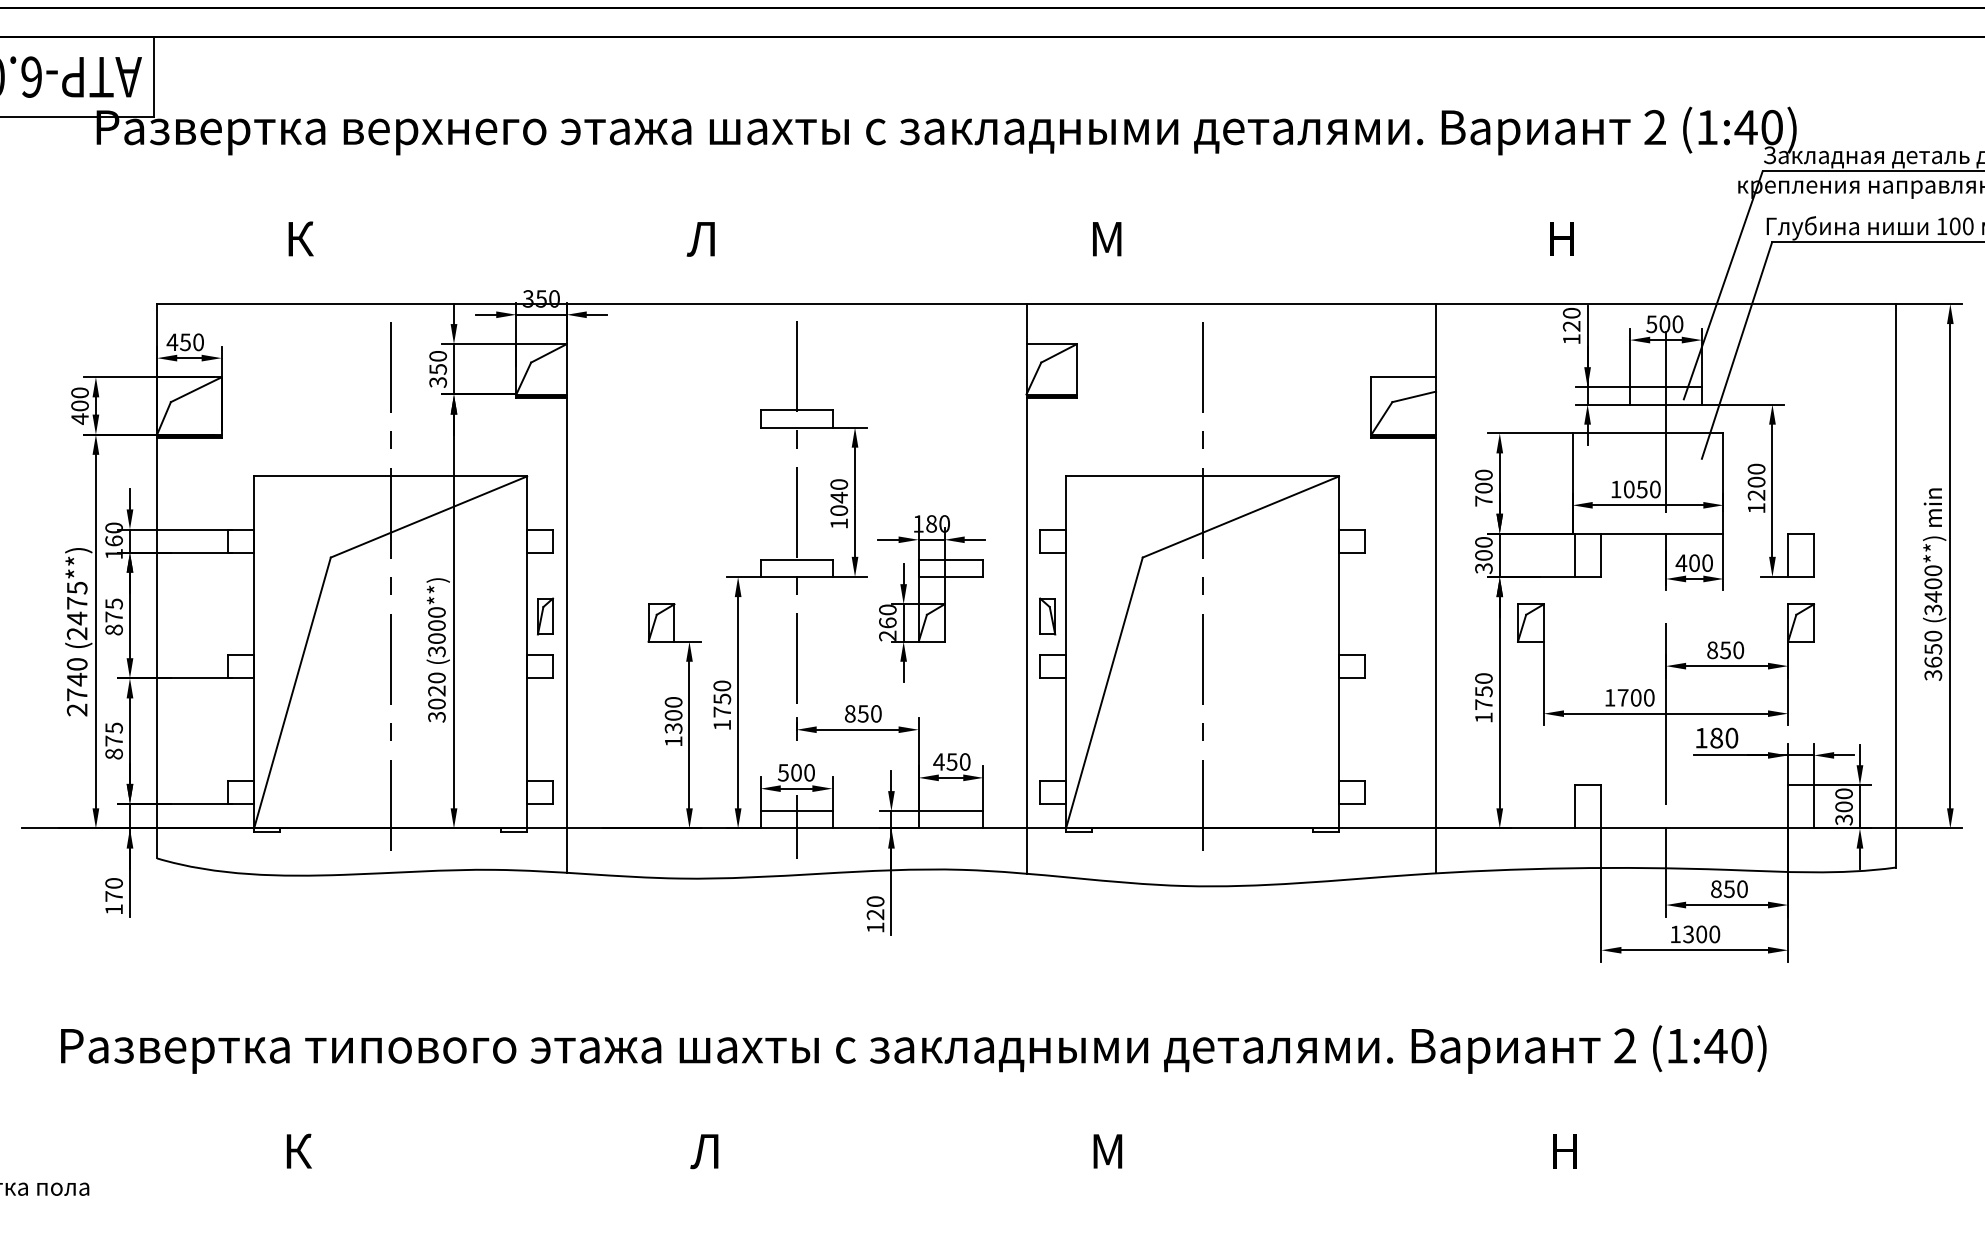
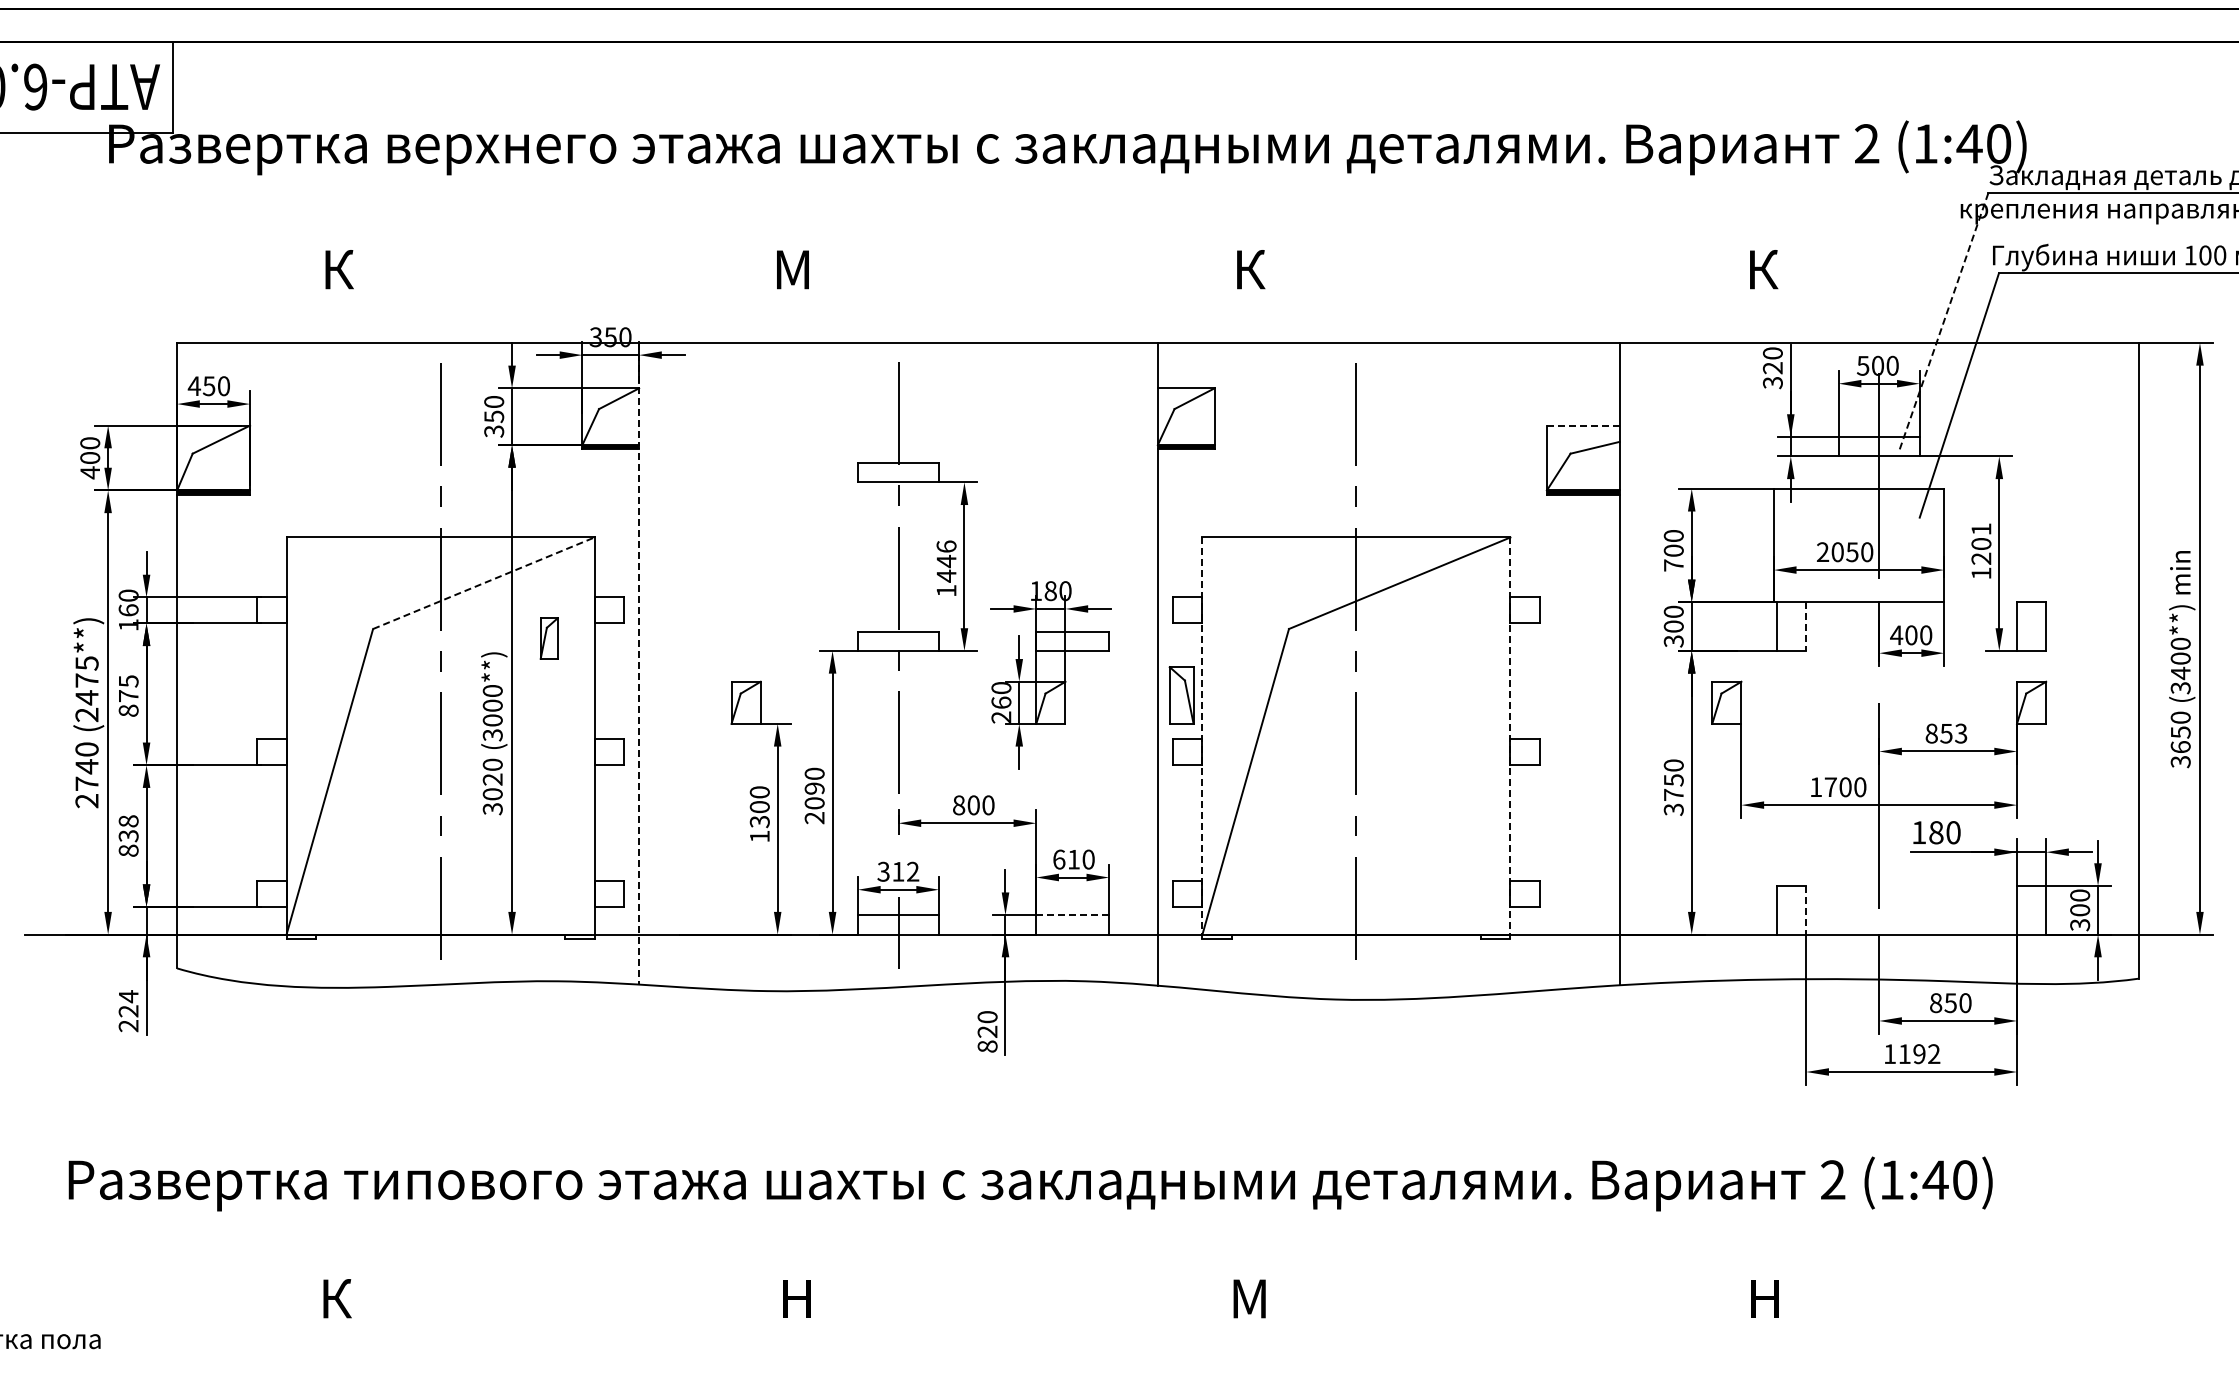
text: (701, 238) -> (791, 269), Л -> М
text: (1106, 238) -> (1248, 269), М -> К
text: (1563, 238) -> (1763, 269), Н -> К
line: (1722, 285) -> (1943, 322), solid -> dashed
text: (1571, 339) -> (1772, 383), 120 -> 320
line: (1402, 377) -> (1582, 425), solid -> dashed
text: (1756, 469) -> (1981, 529), 1200 -> 1201
text: (1615, 488) -> (1822, 551), 1050 -> 2050
text: (839, 497) -> (946, 561), 1040 -> 1446
line: (428, 517) -> (483, 583), solid -> dashed
line: (1601, 556) -> (1806, 627), solid -> dashed
line: (566, 588) -> (639, 663), solid -> dashed
part: (544, 616) -> (548, 638), moved
part: (1047, 616) -> (1181, 695), size x1.4
text: (1738, 650) -> (1961, 733), 850 -> 853
line: (1066, 654) -> (1202, 738), solid -> dashed
line: (1339, 654) -> (1510, 738), solid -> dashed
text: (722, 712) -> (814, 803), 1750 -> 2090
text: (863, 714) -> (973, 805), 850 -> 800
text: (1483, 717) -> (1673, 809), 1750 -> 3750
text: (113, 734) -> (128, 828), 875 -> 838
text: (944, 761) -> (1065, 859), 450 -> 610
text: (796, 772) -> (898, 871), 500 -> 312
line: (1601, 807) -> (1806, 910), solid -> dashed
line: (950, 811) -> (1072, 915), solid -> dashed
text: (113, 896) -> (128, 1011), 170 -> 224
text: (875, 927) -> (987, 1046), 120 -> 820
text: (1701, 934) -> (1919, 1054), 1300 -> 1192
text: (704, 1151) -> (794, 1298), Л -> Н

